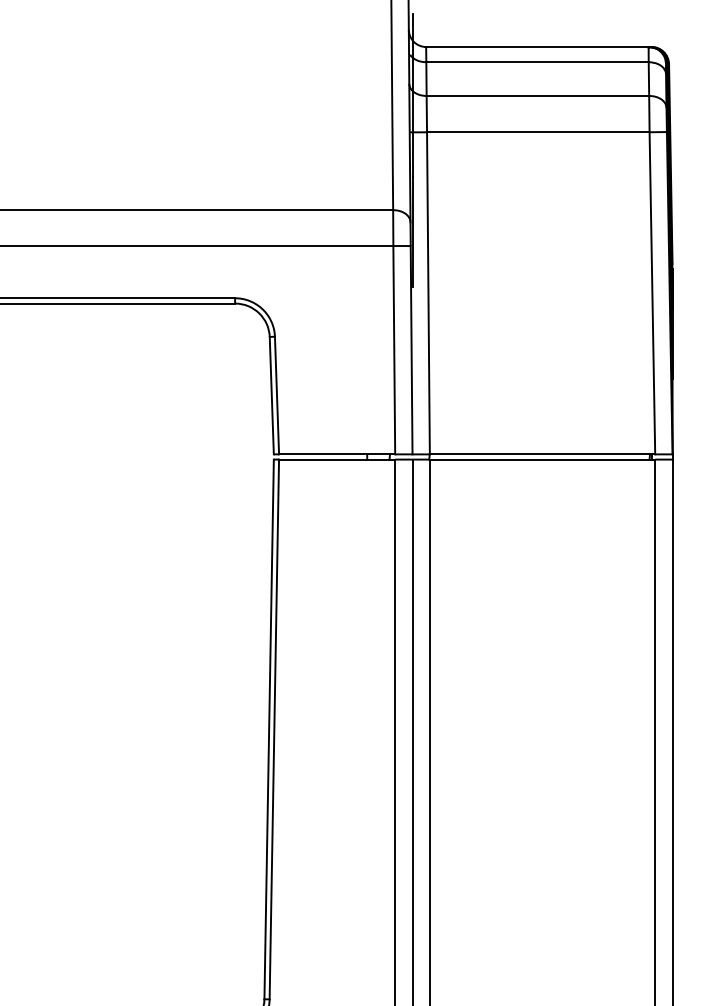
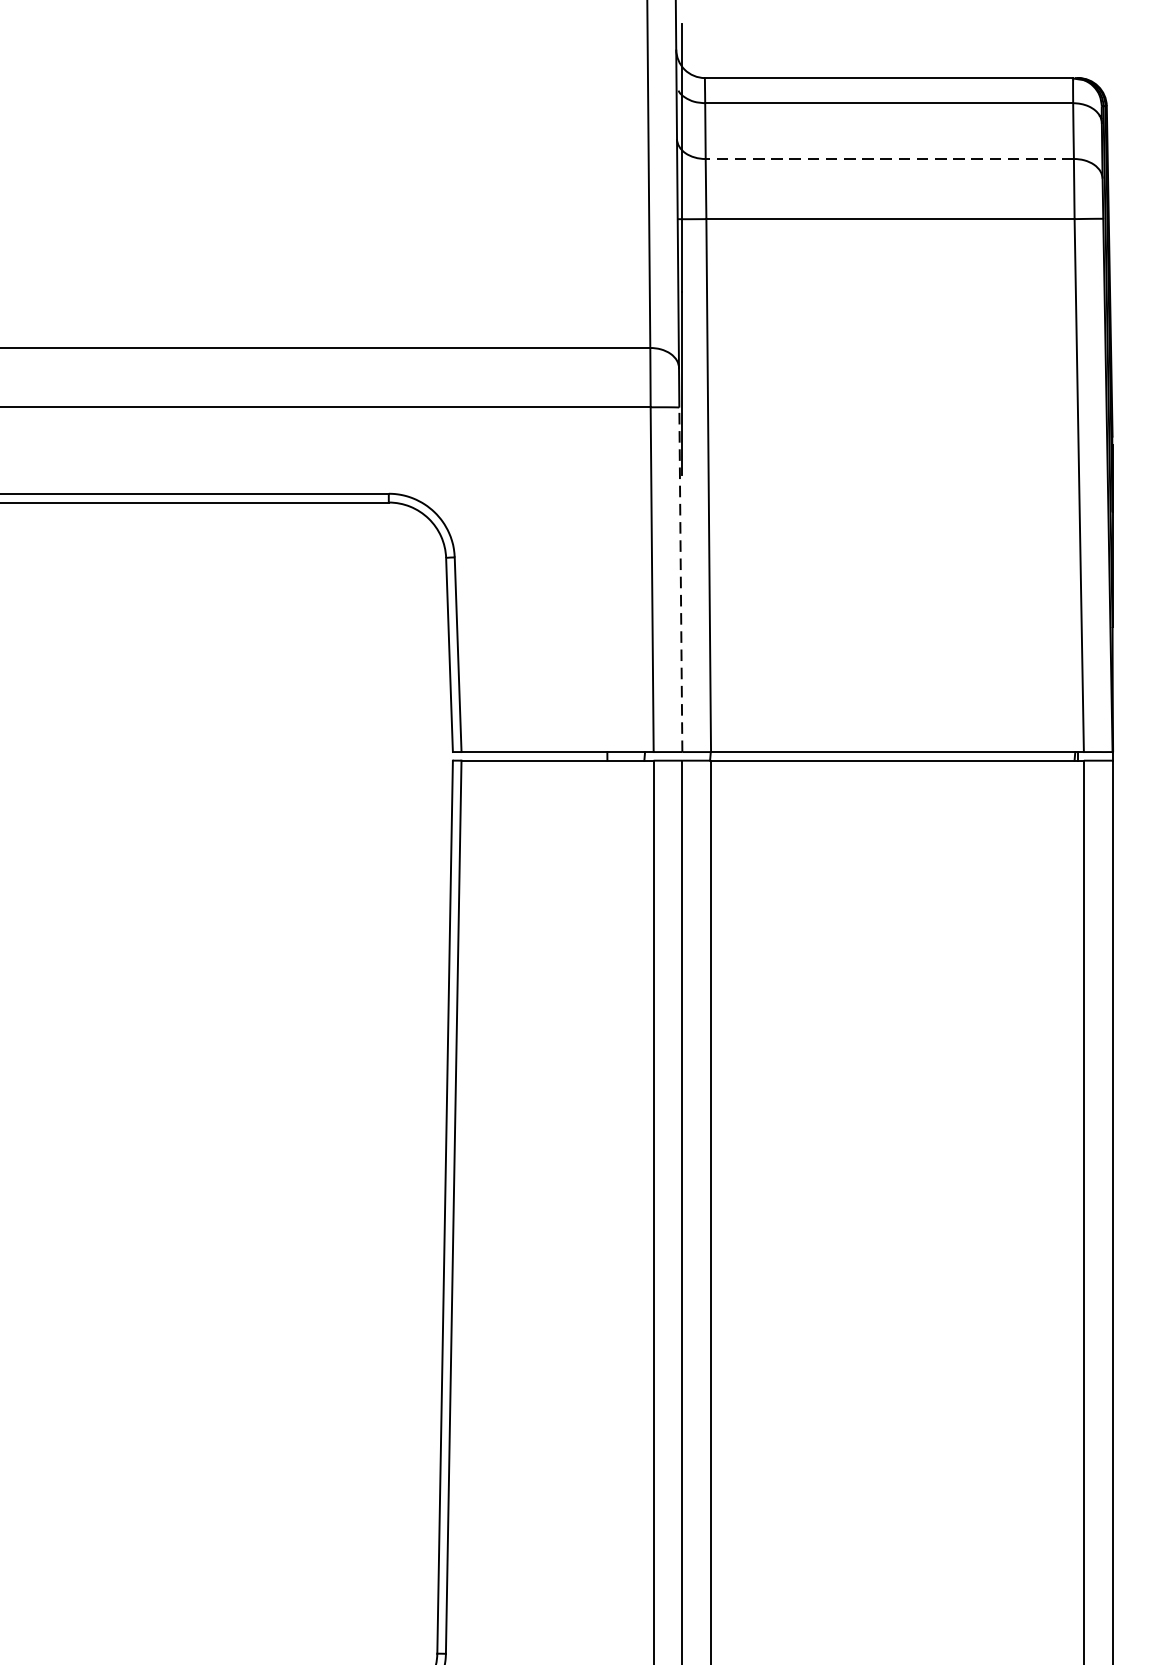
line: (537, 95) -> (889, 158), solid -> dashed
line: (411, 349) -> (680, 578), solid -> dashed

